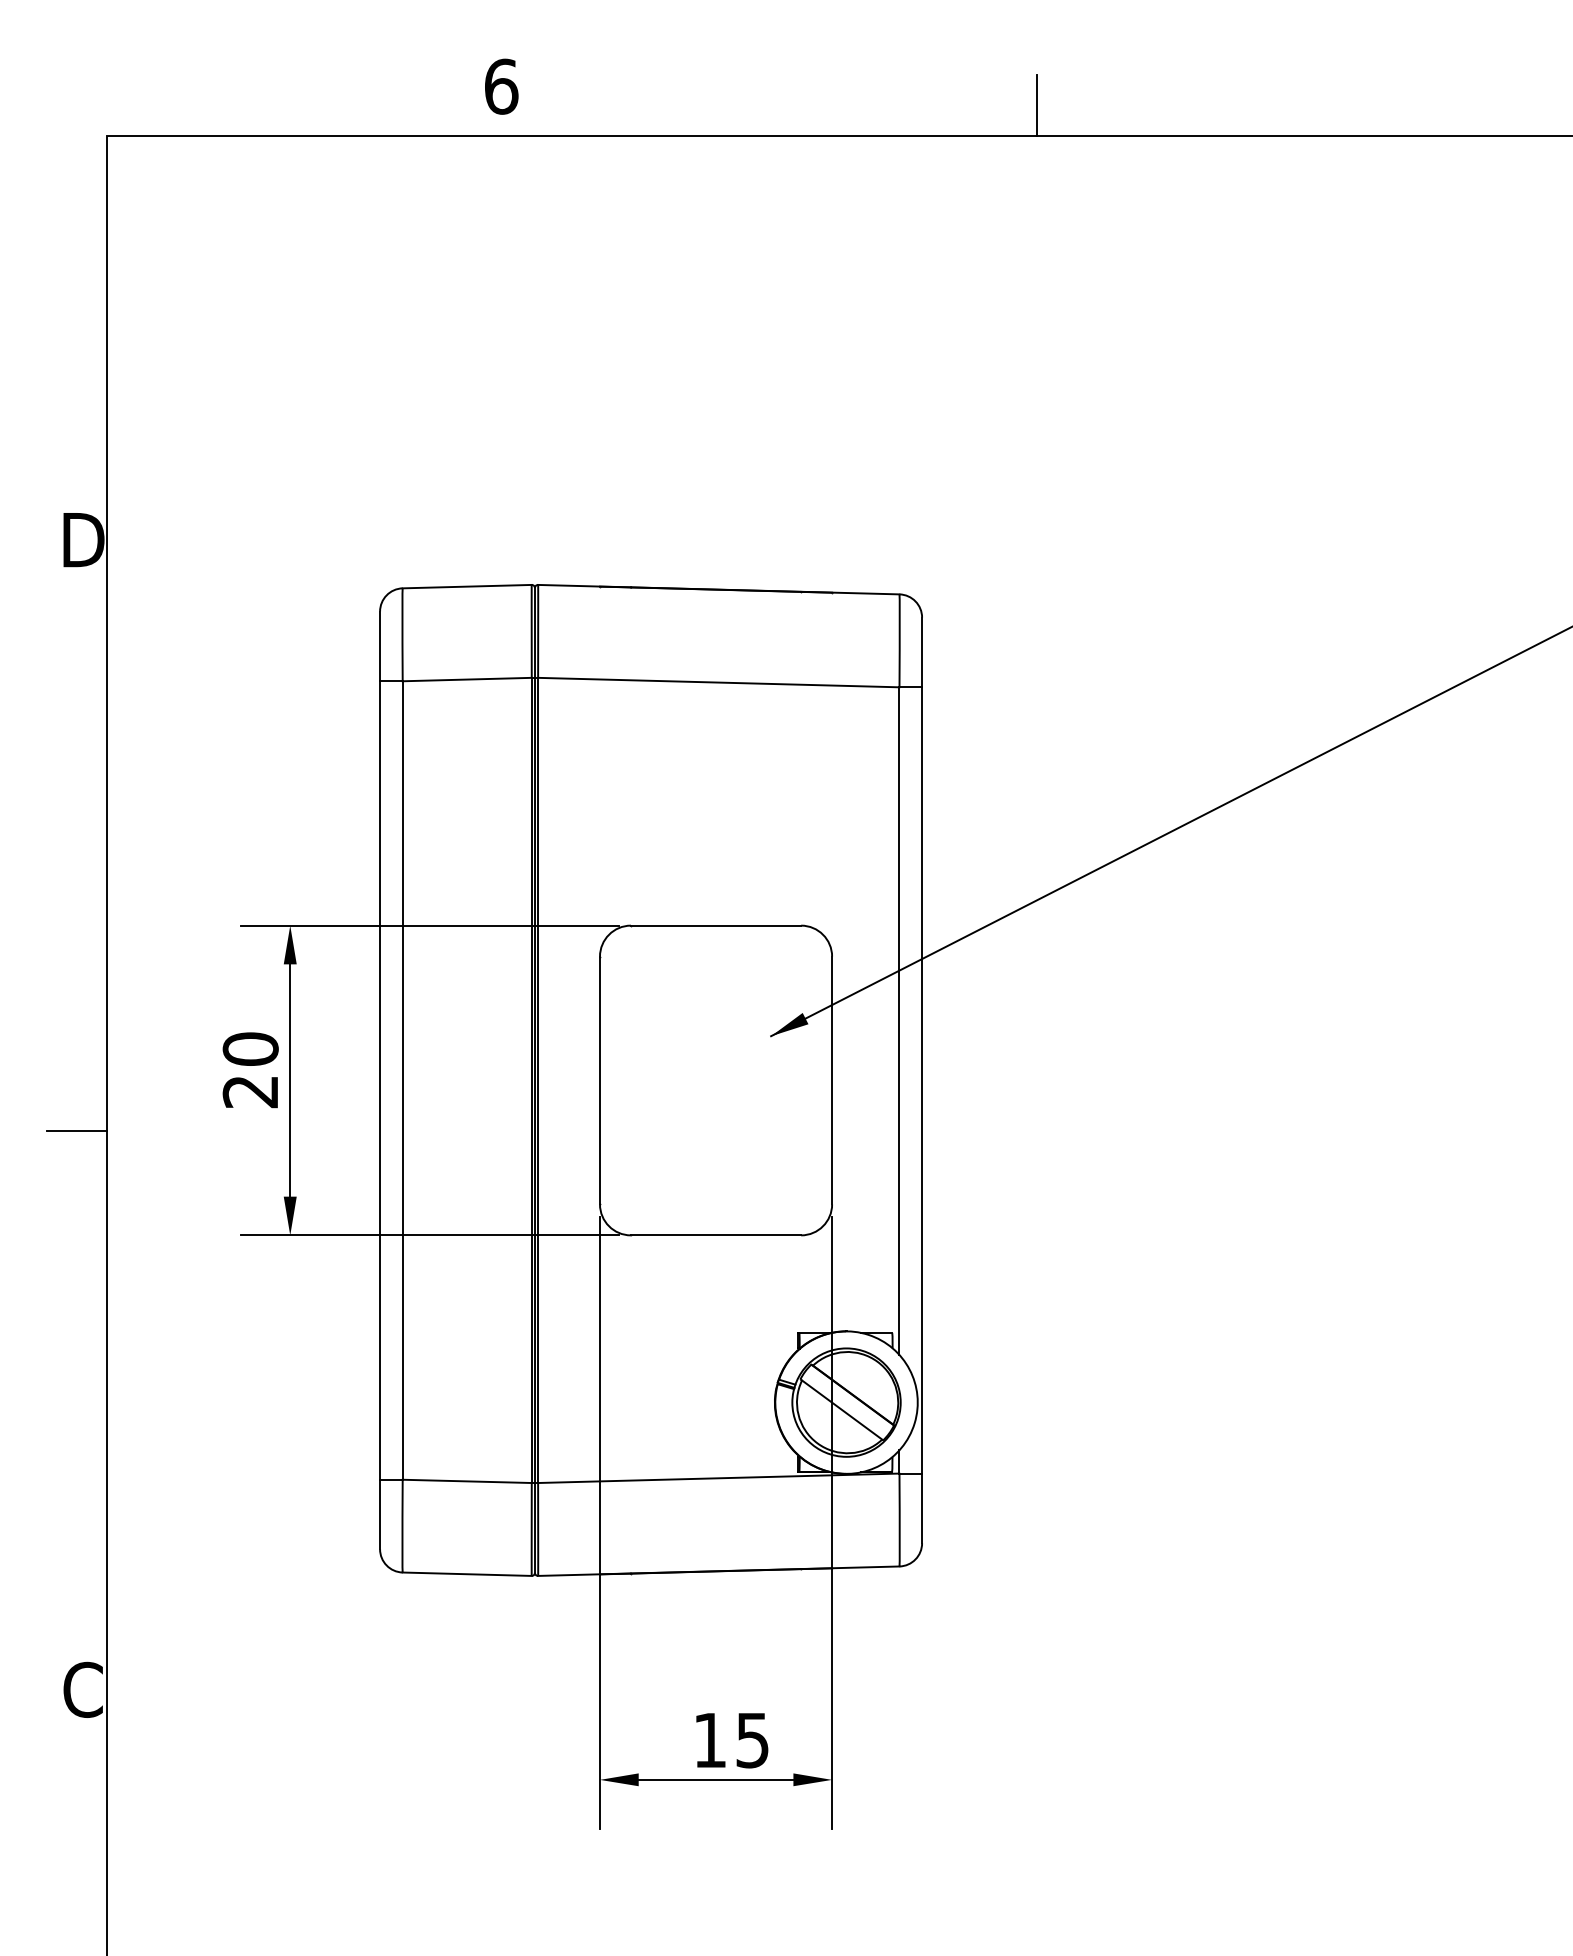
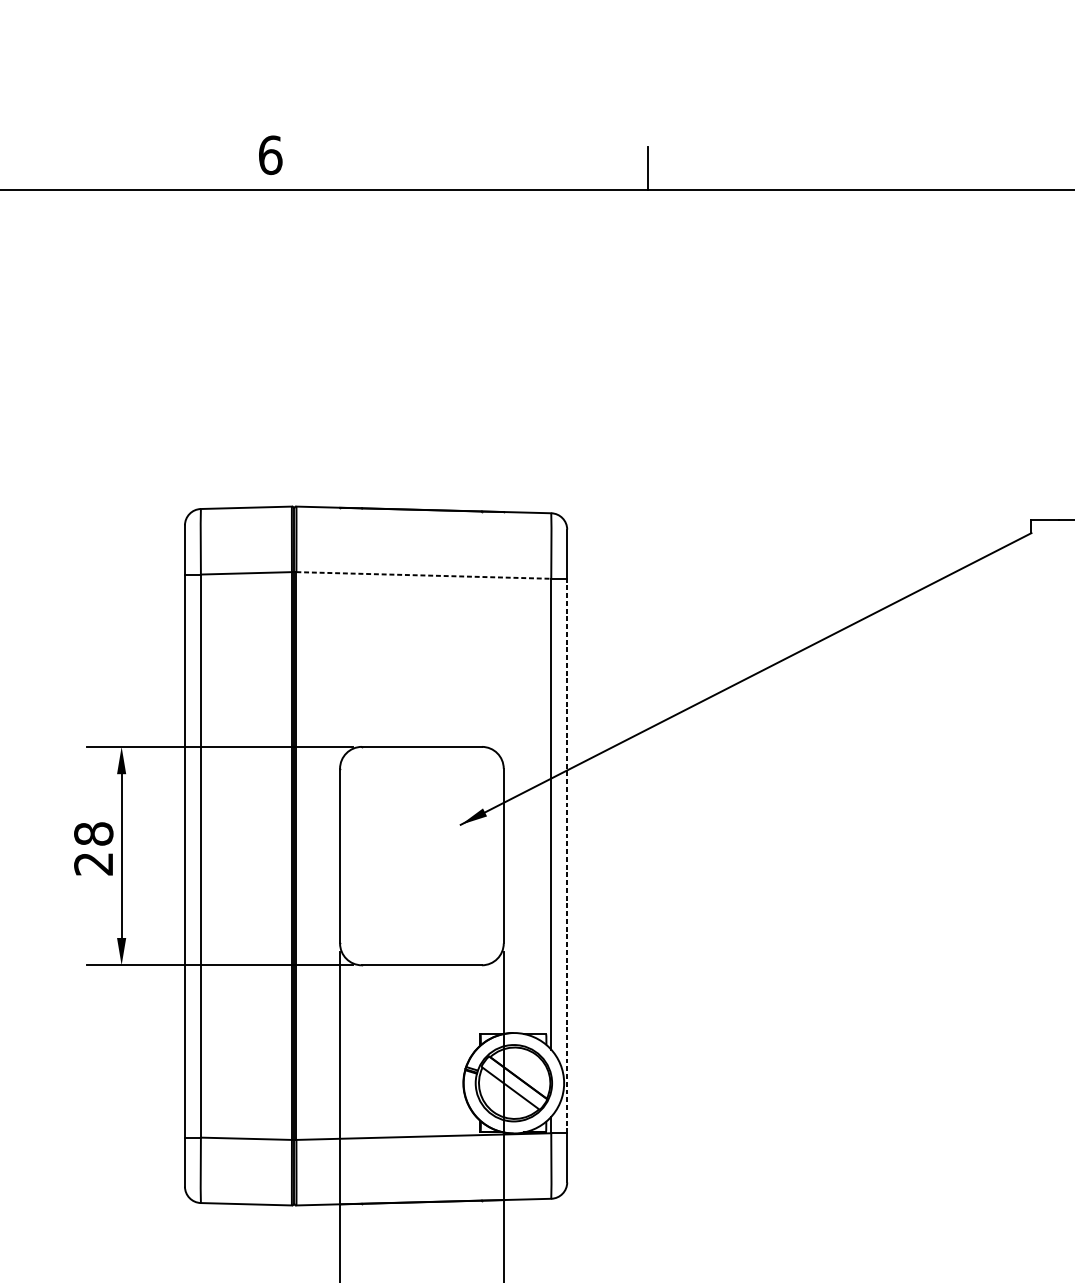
line: (718, 682) -> (423, 575), solid -> dashed
text: (250, 1048) -> (93, 833), 20 -> 28
line: (922, 1079) -> (567, 855), solid -> dashed

